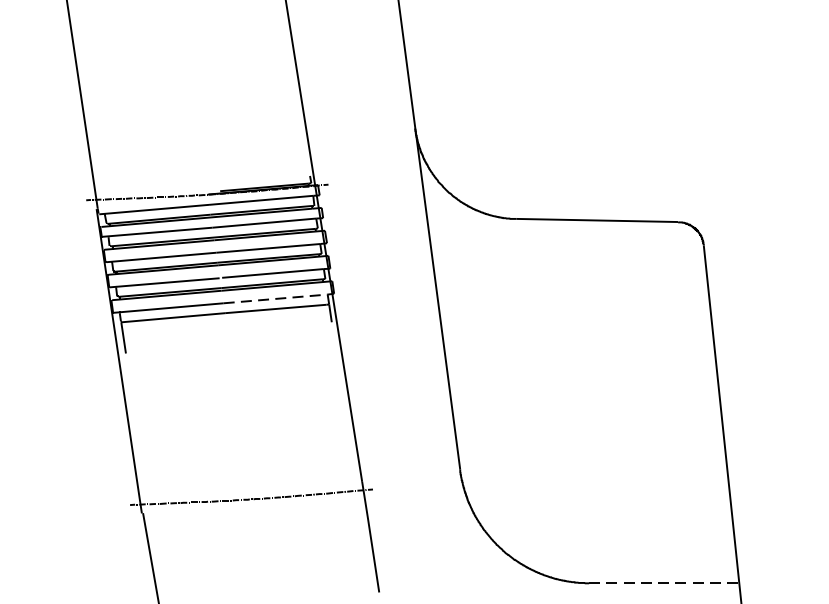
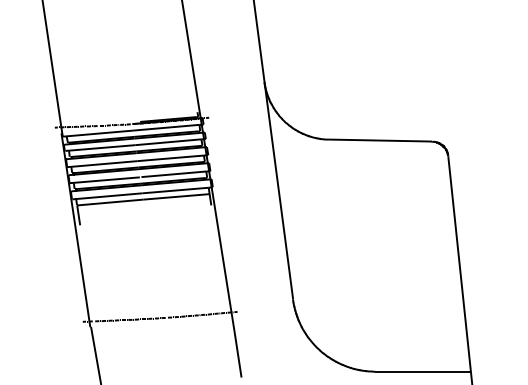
line: (277, 298) -> (176, 190), dashed -> solid
line: (664, 582) -> (423, 371), dashed -> solid

